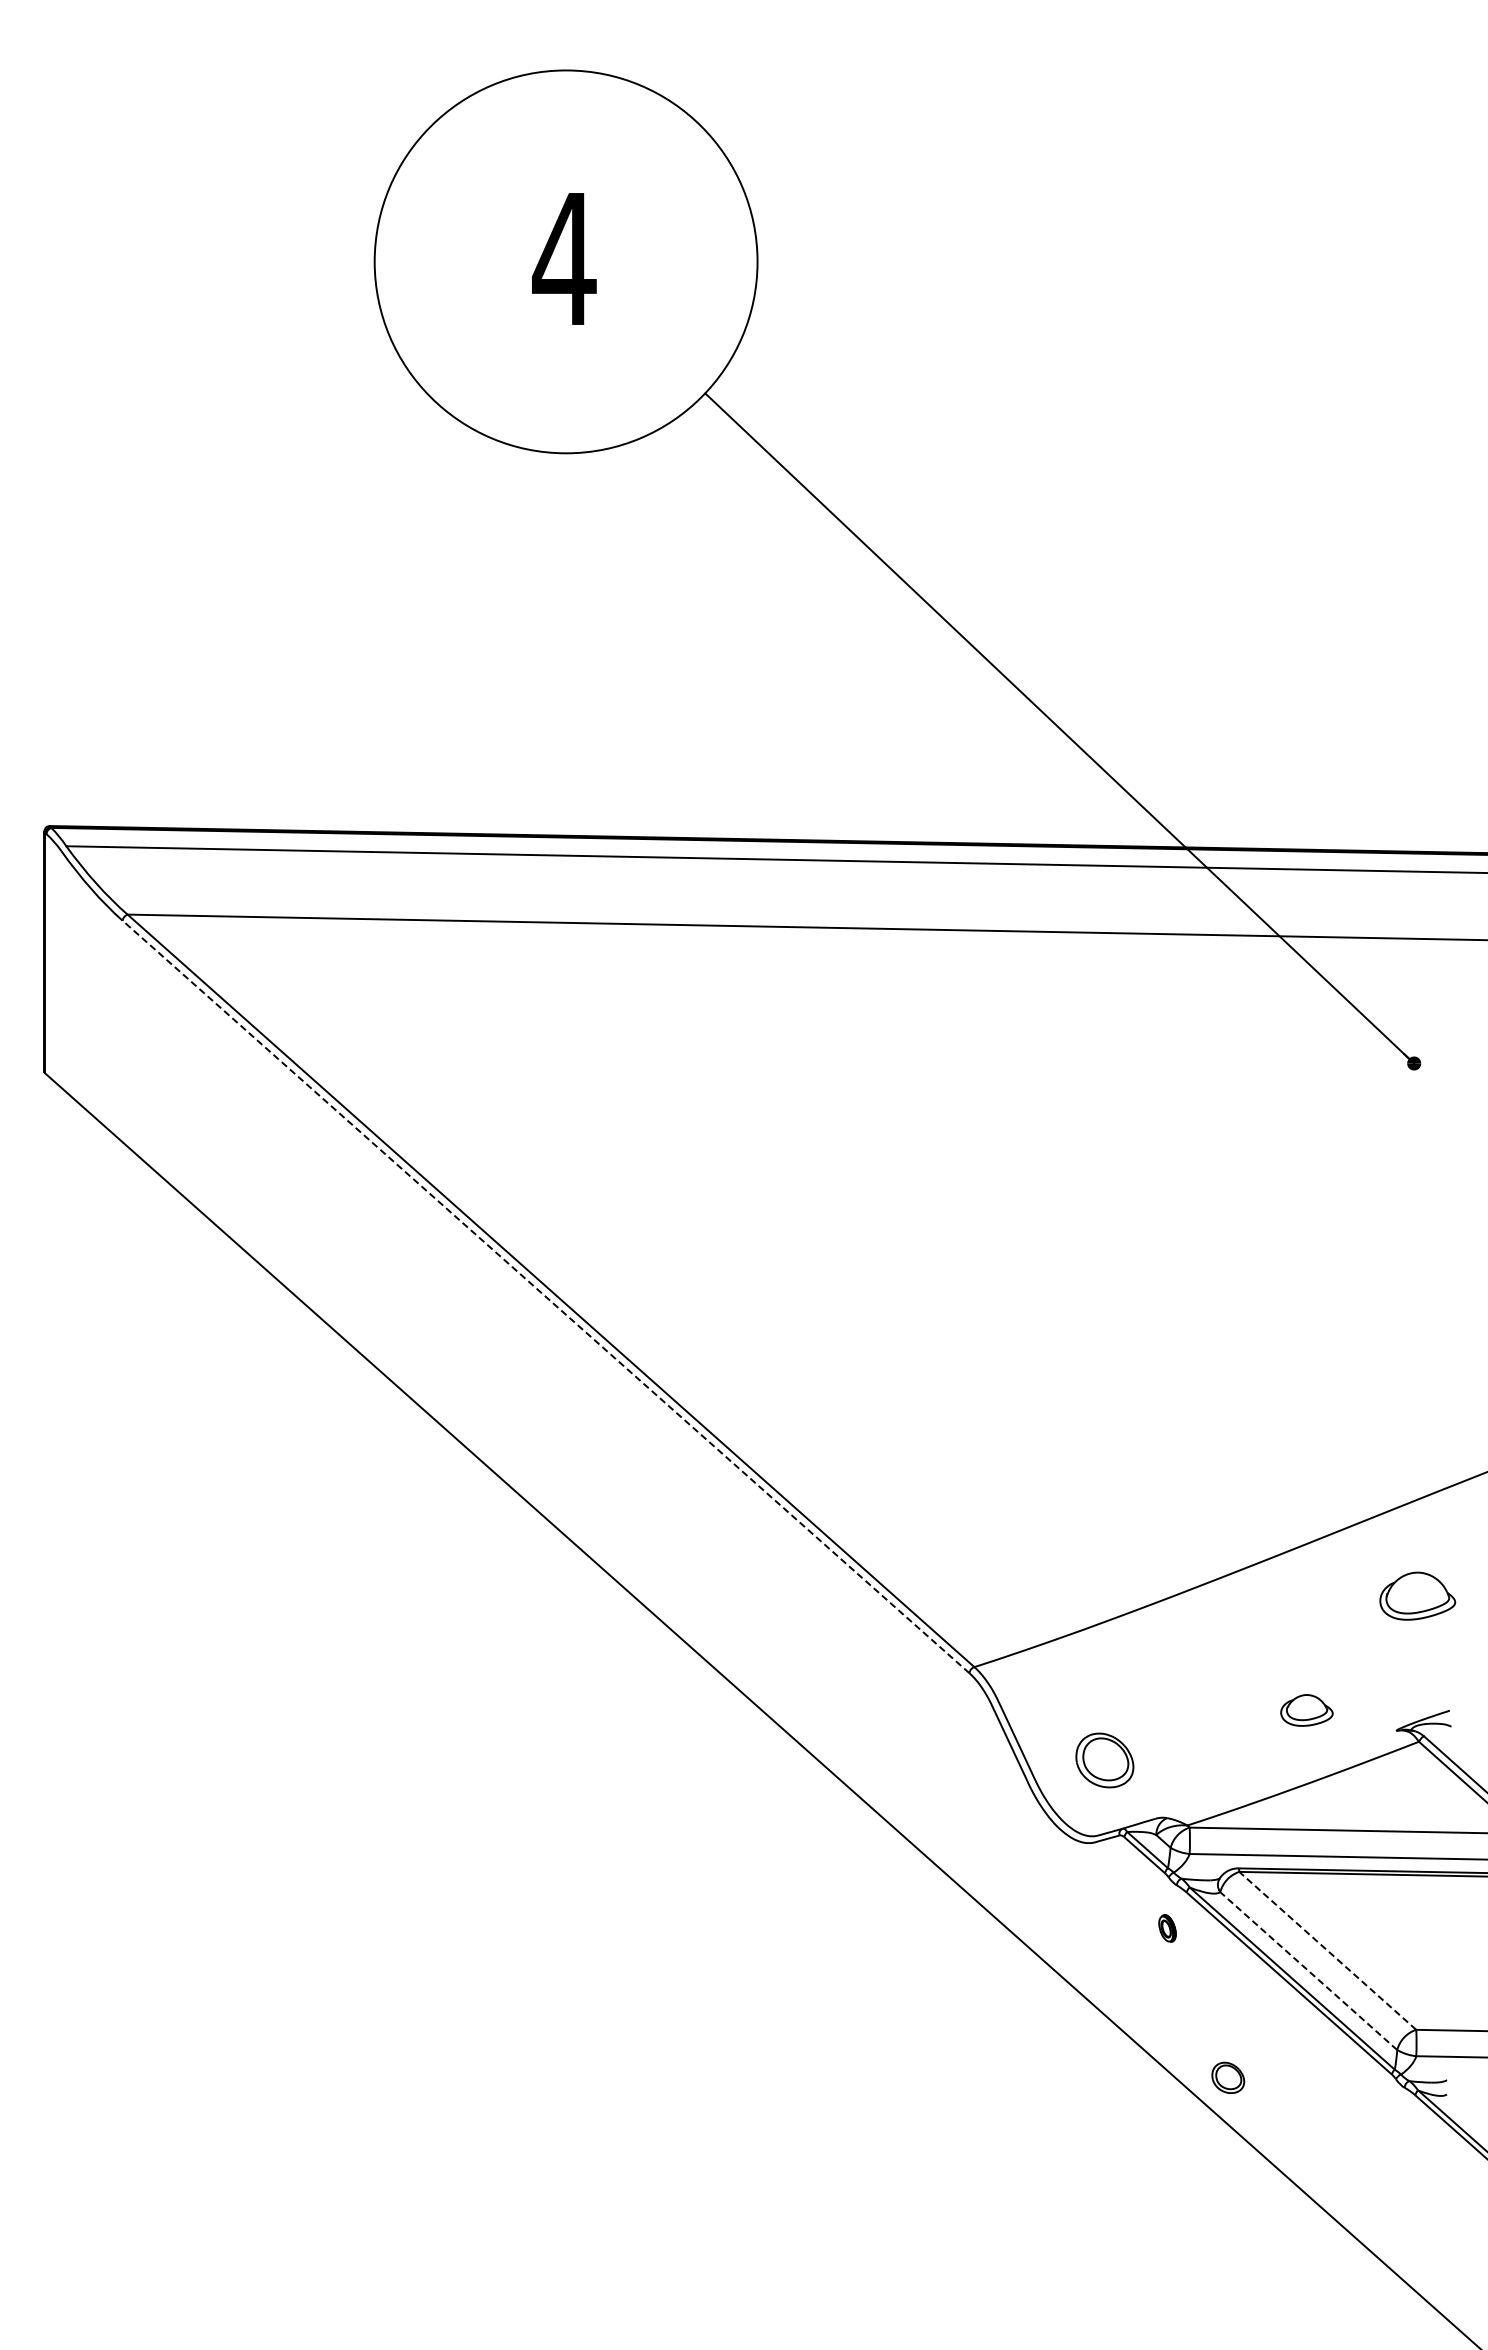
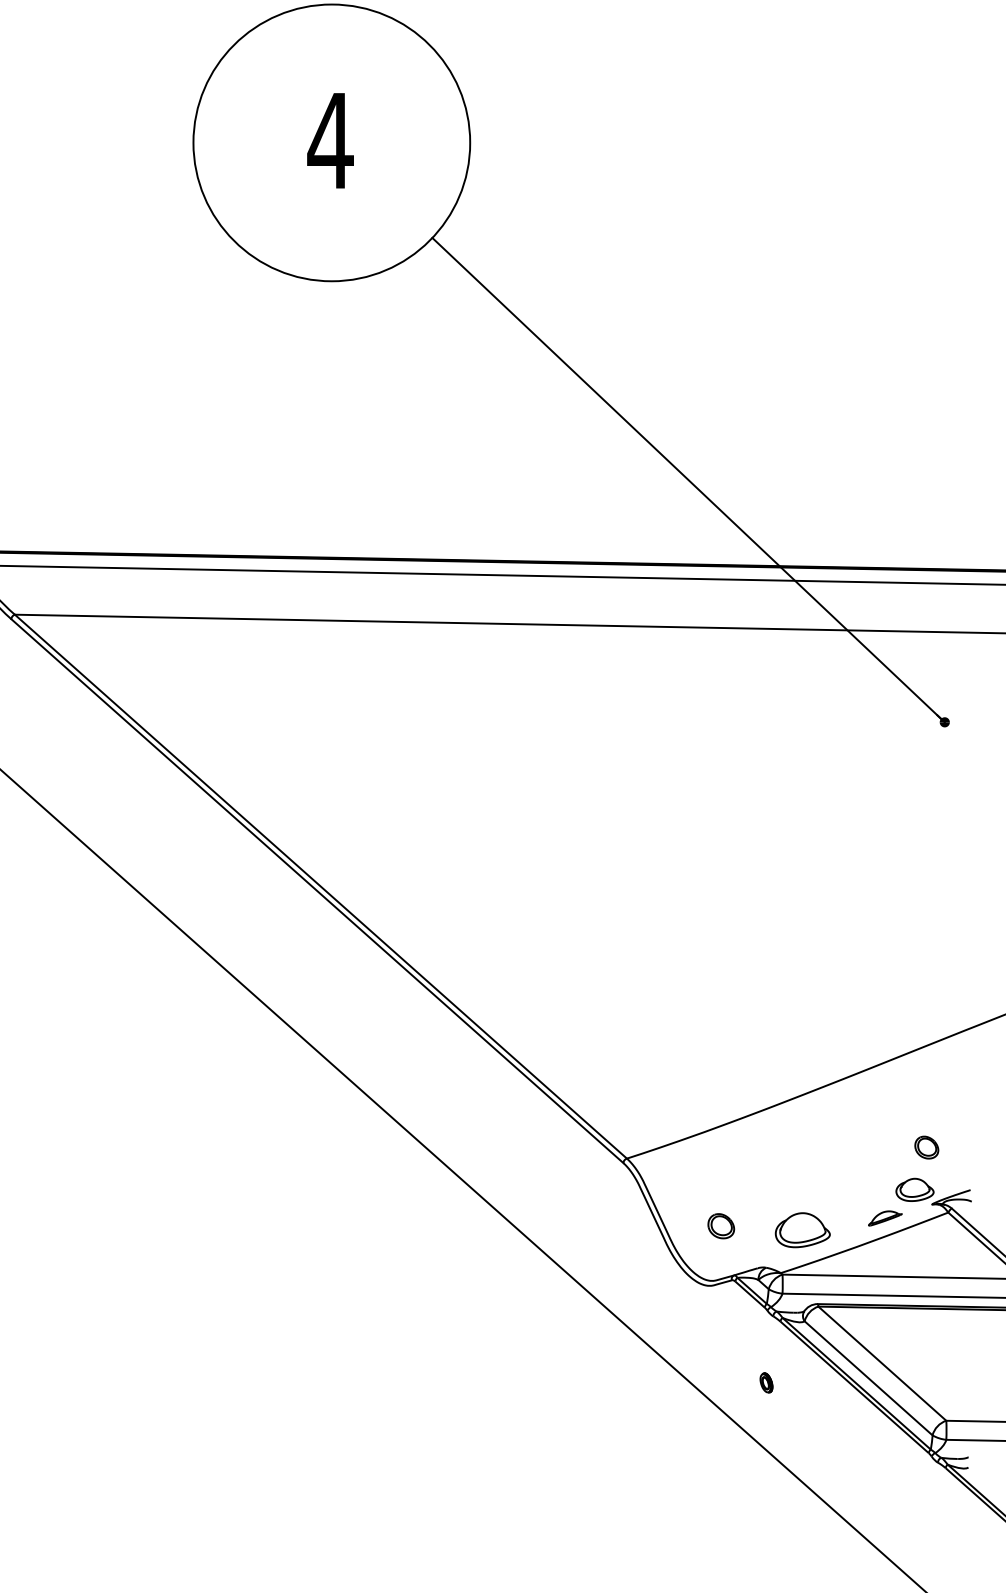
line: (545, 1296) -> (316, 890), dashed -> solid
part: (1417, 1595) -> (802, 1229), moved
part: (1306, 1710) -> (914, 1189), moved
part: (1331, 1749) -> (885, 1218), added
part: (1104, 1760) -> (720, 1226), size x0.62
part: (1167, 1928) -> (766, 1382), moved
line: (1327, 1950) -> (882, 1363), dashed -> solid
line: (1308, 1971) -> (868, 1378), dashed -> solid
part: (1228, 2077) -> (926, 1147), moved

